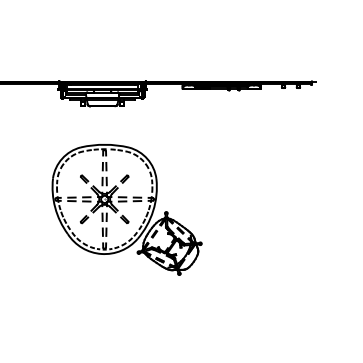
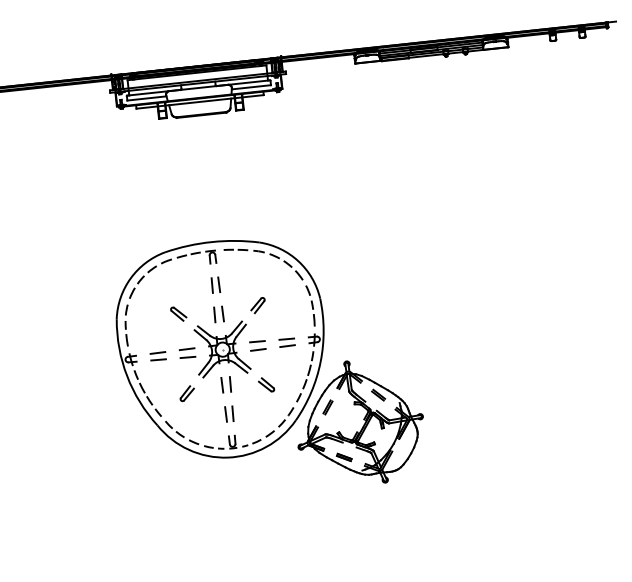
part: (126, 209) -> (267, 364), moved

